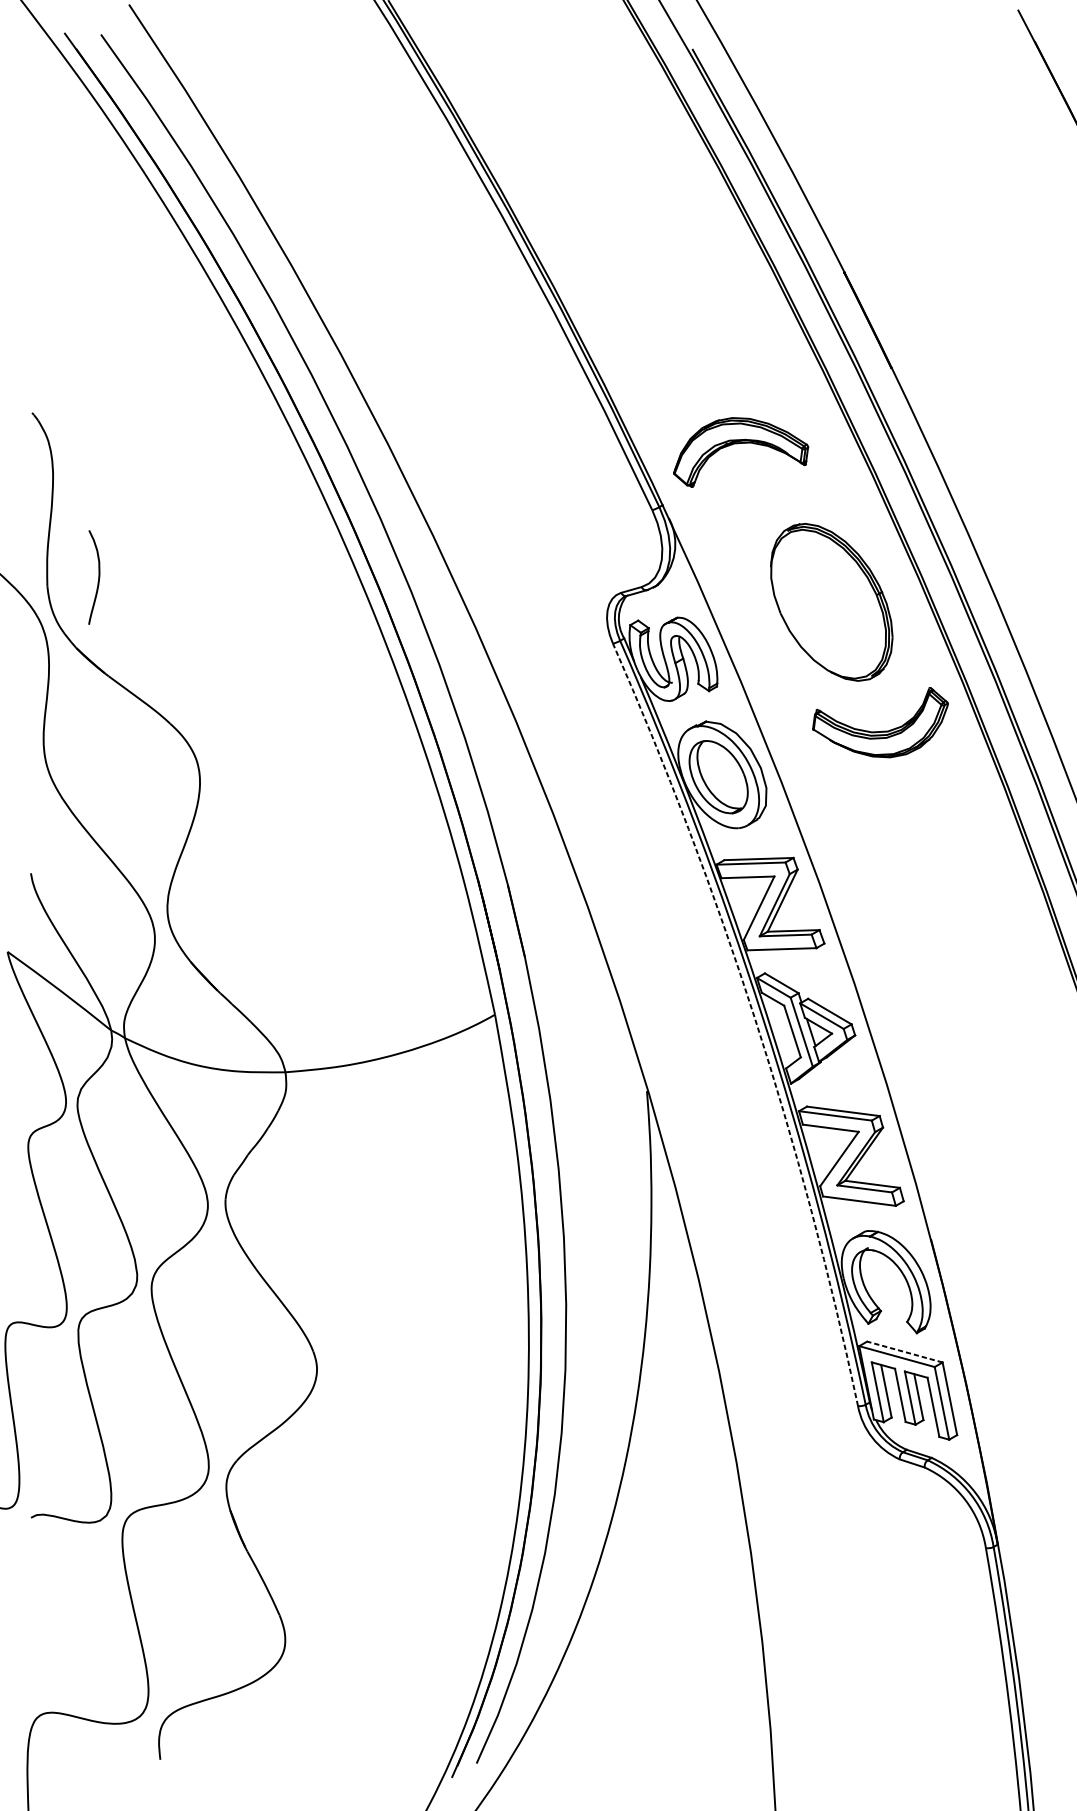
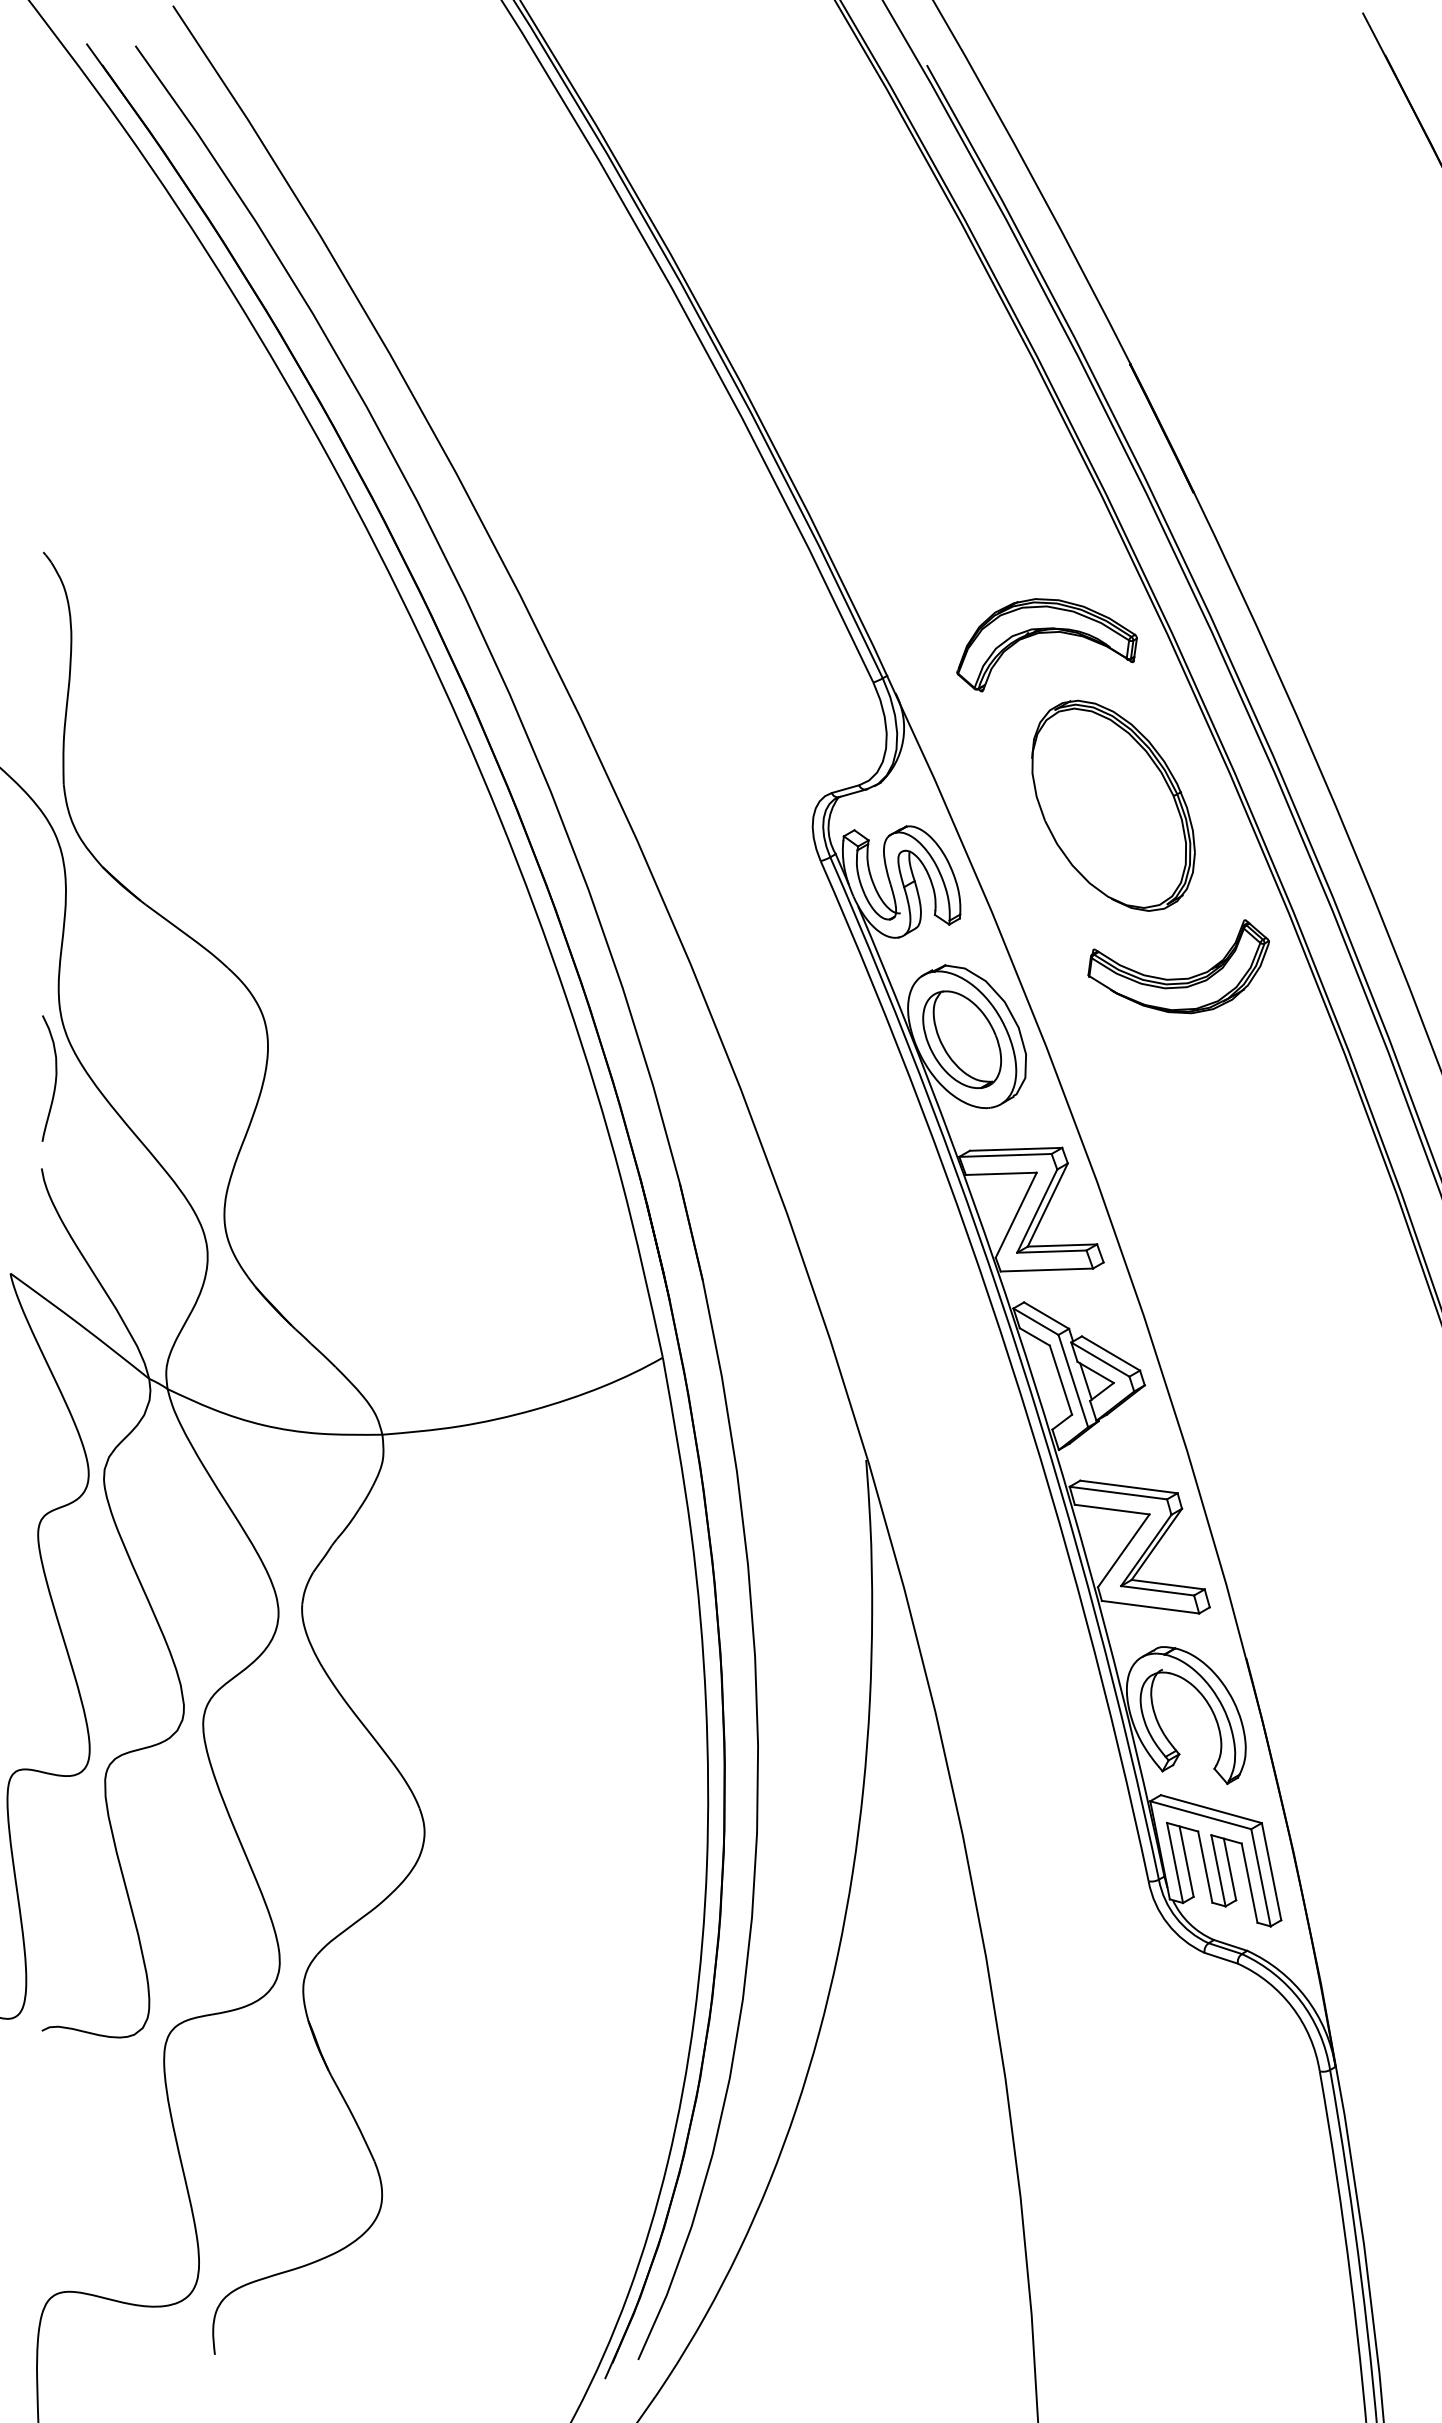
part: (740, 443) -> (1046, 633), moved
curve: (98, 577) -> (55, 1078), moved
arc: (754, 1018) -> (1010, 1362), dashed -> solid
line: (904, 1351) -> (1210, 1808), dashed -> solid

